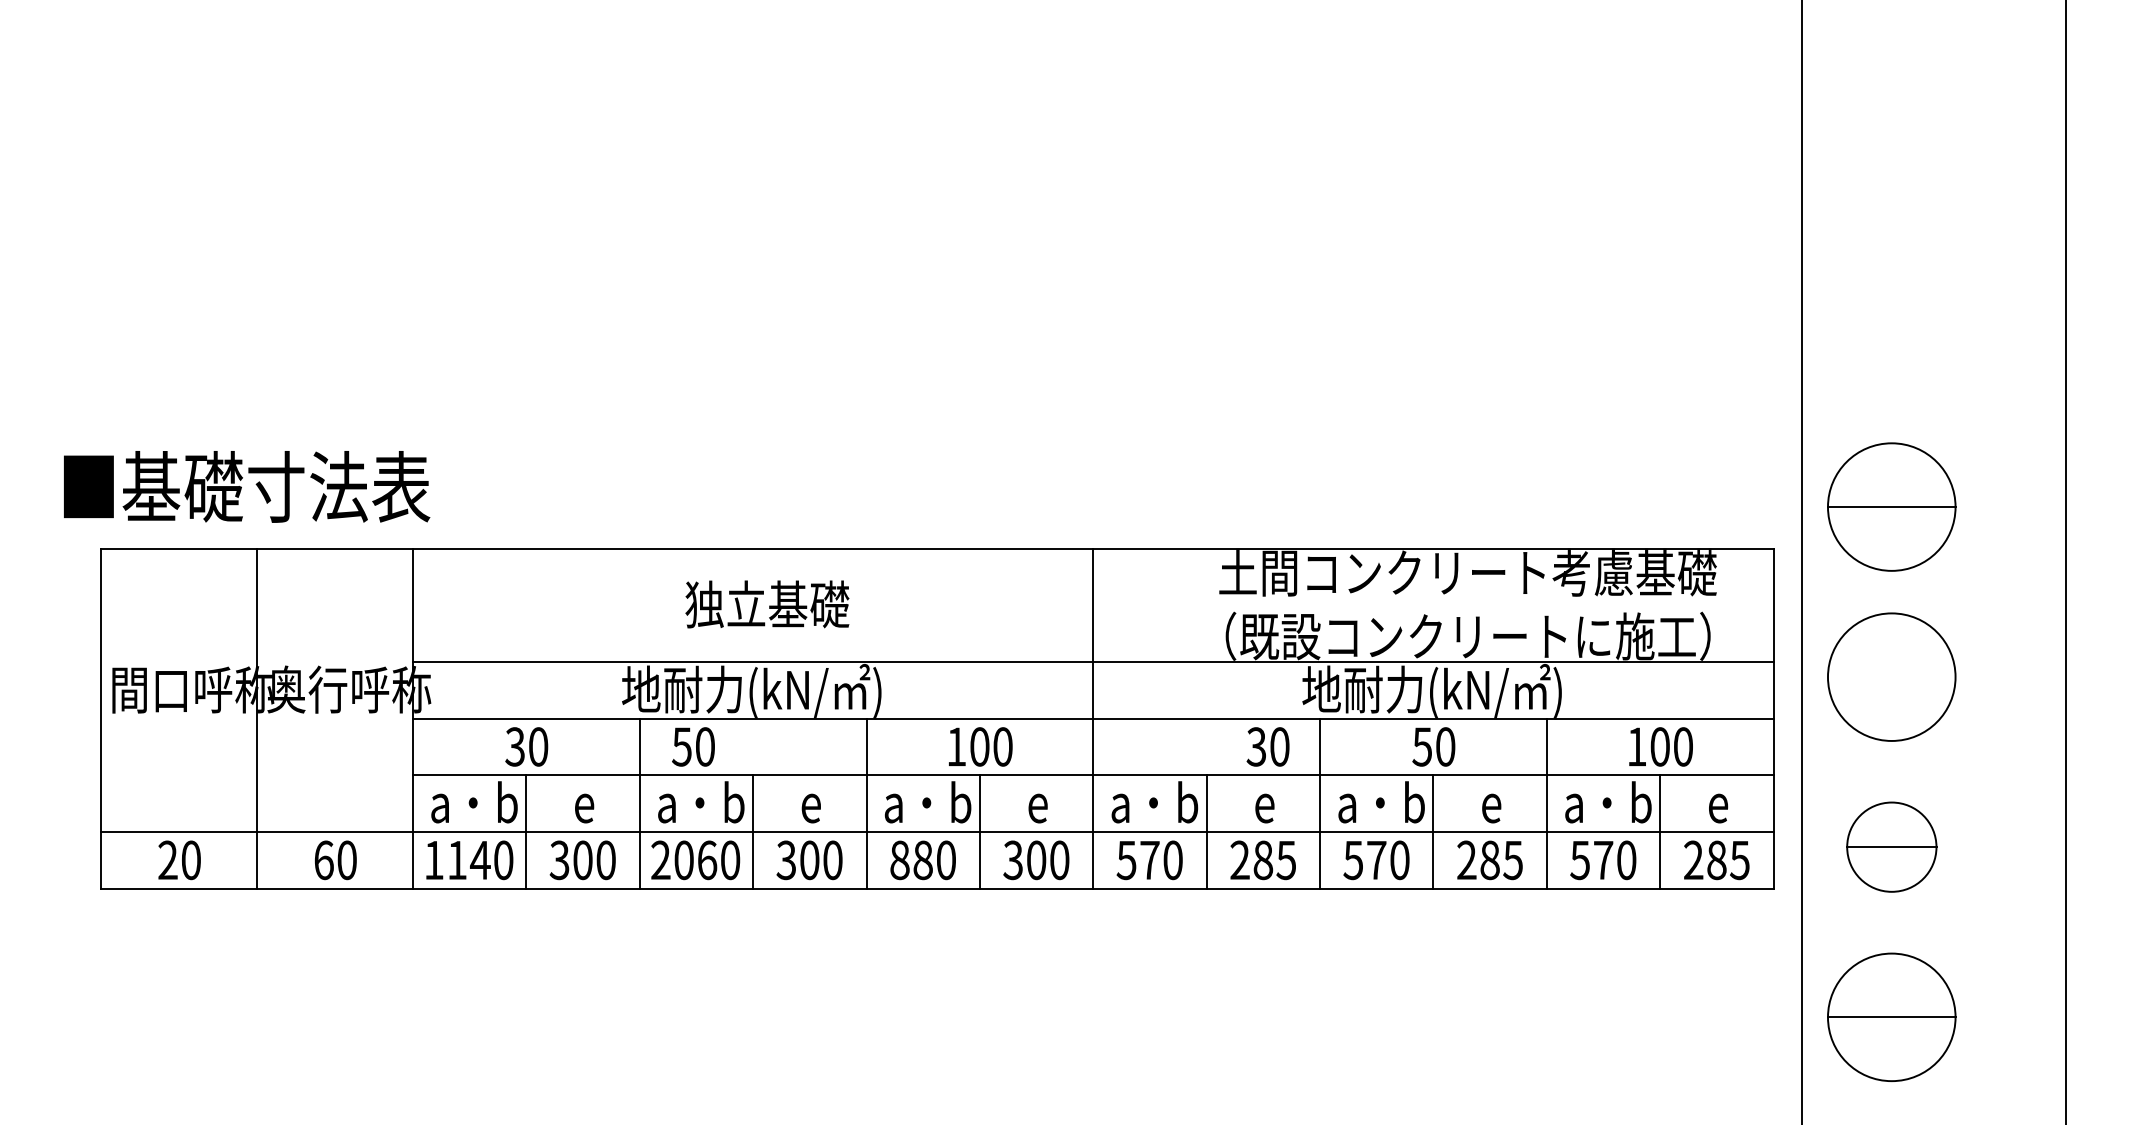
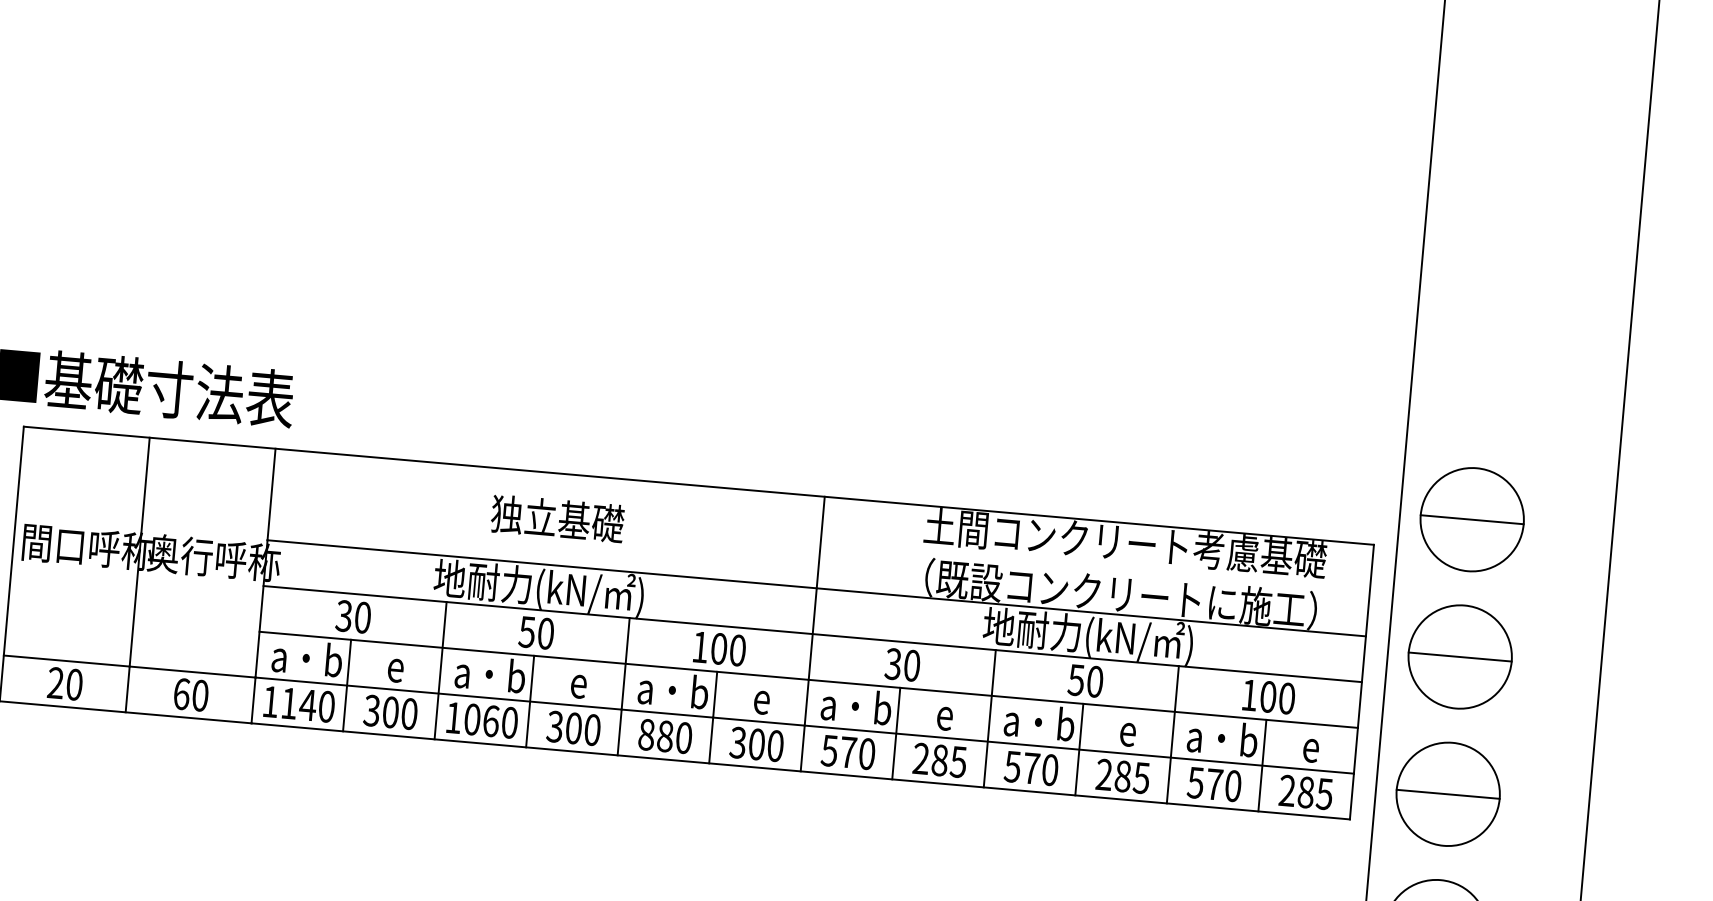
line: (1891, 677) -> (1459, 657), added
text: (693, 746) -> (536, 632), moved
text: (1267, 746) -> (902, 664), moved
part: (1891, 846) -> (1448, 793), size x1.43
text: (660, 859) -> (453, 717), 2060 -> 1060

